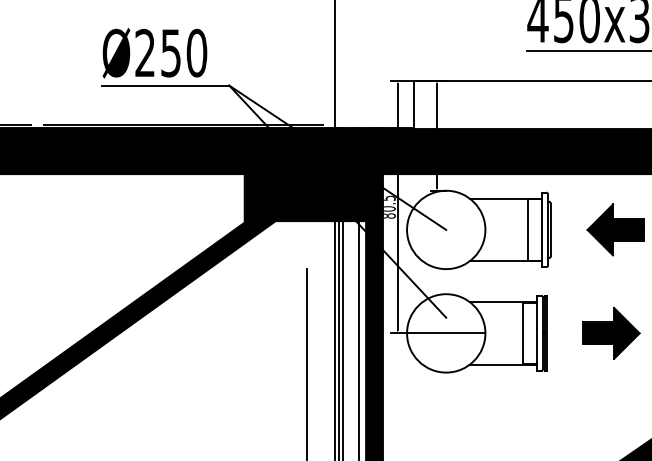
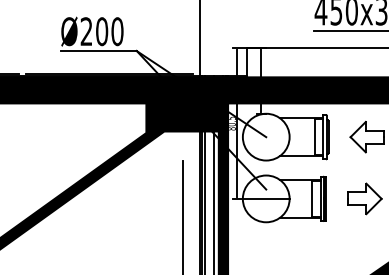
text: (171, 52) -> (102, 31), Ø250 -> Ø200
fill: (615, 228) -> (367, 136), removed
fill: (610, 332) -> (364, 198), removed

